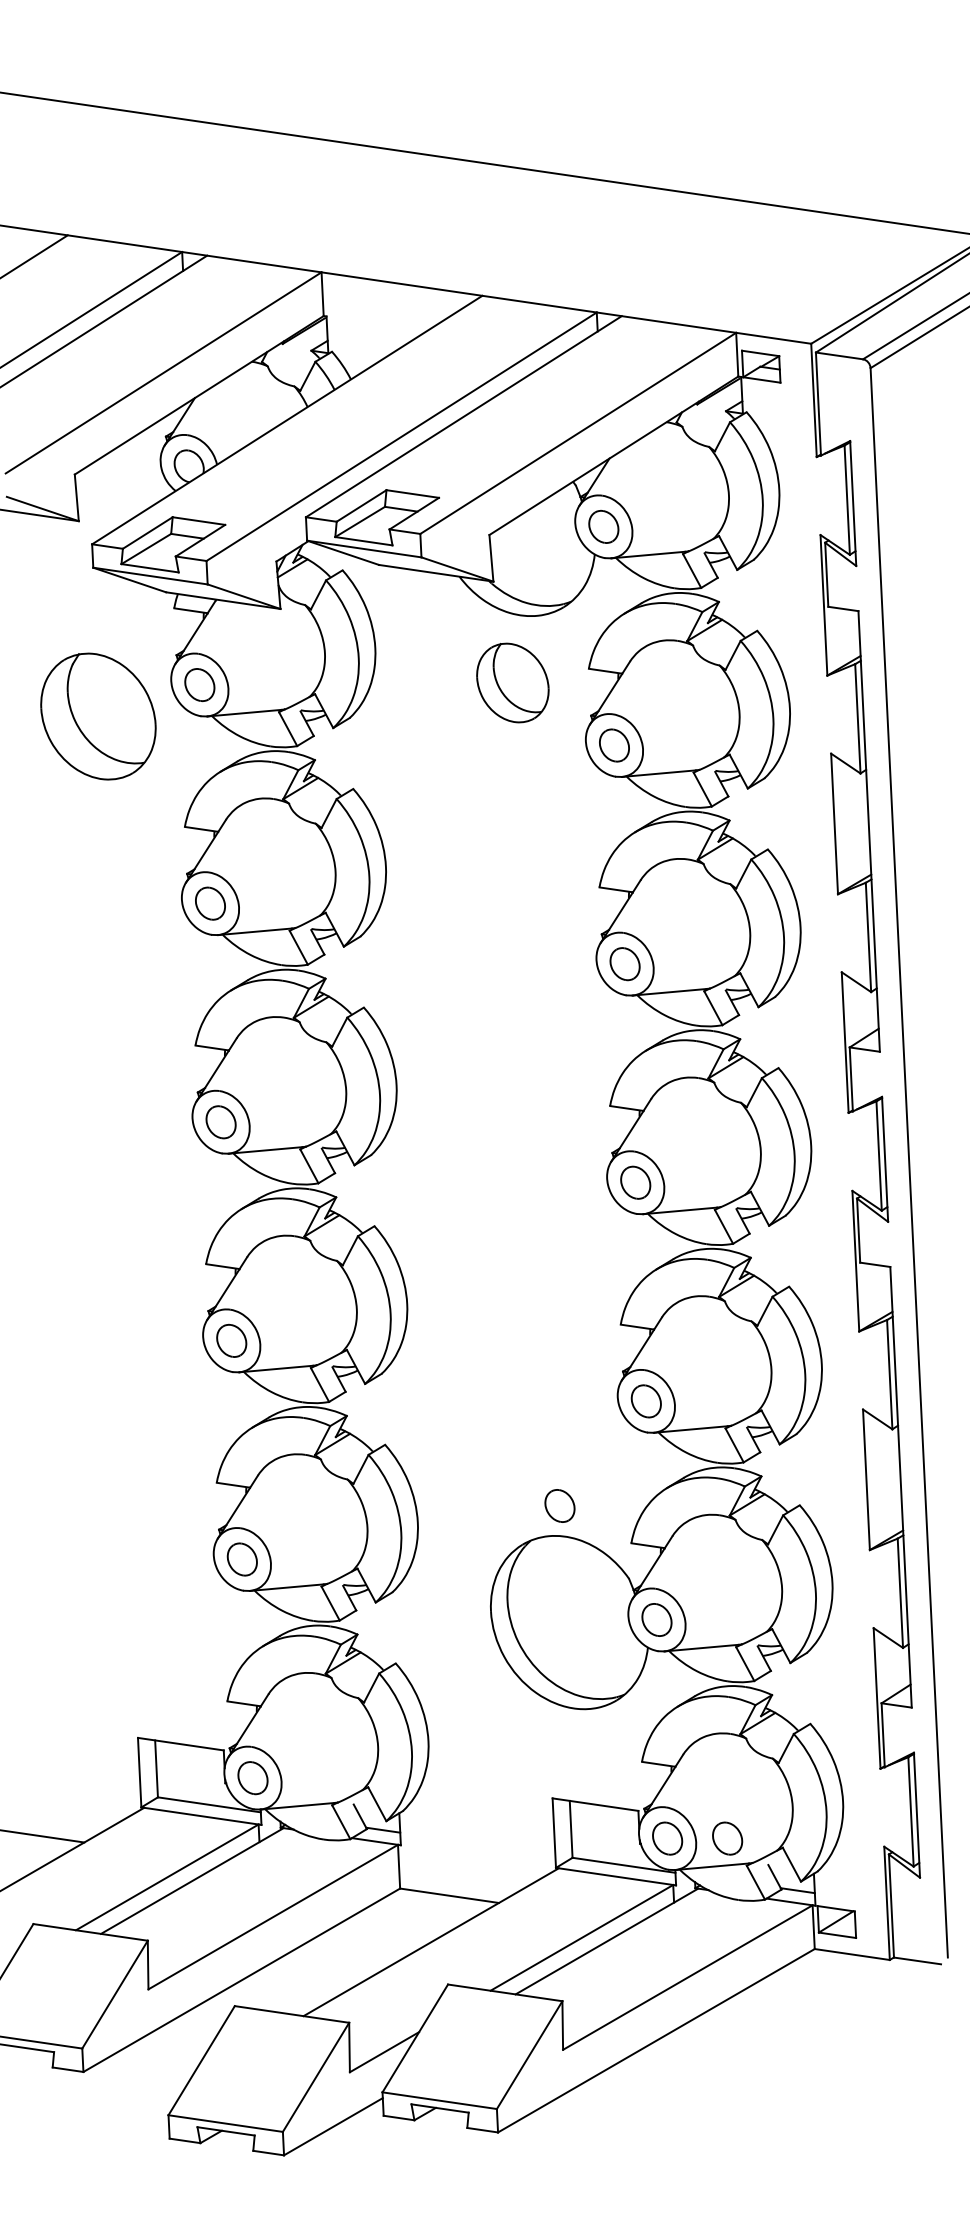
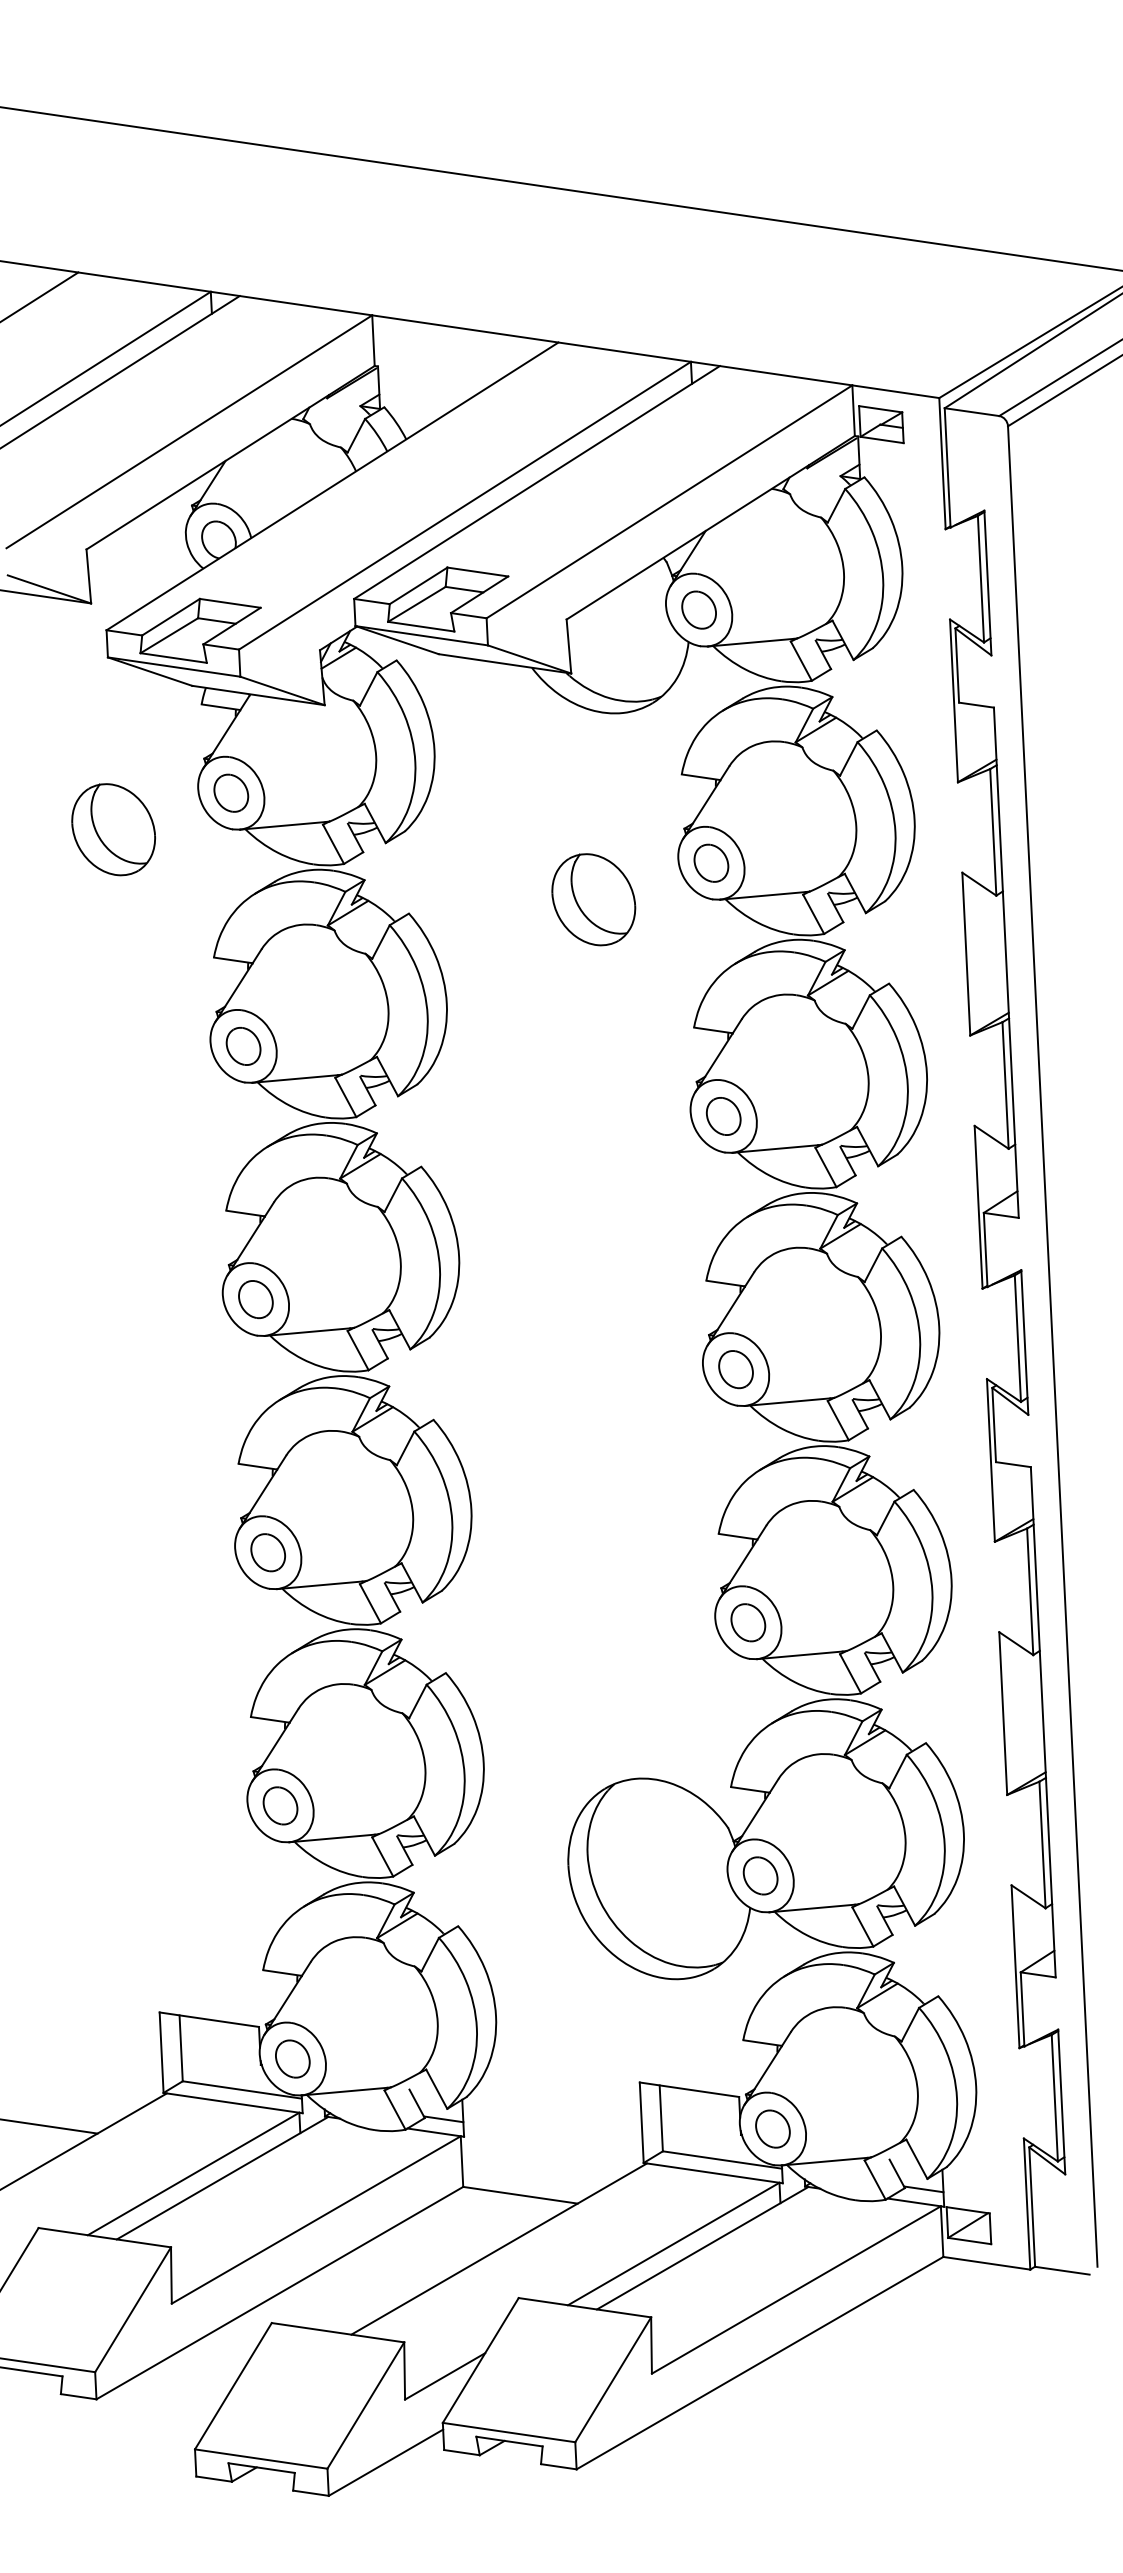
part: (512, 682) -> (593, 899), moved
part: (97, 716) -> (112, 829), size x0.62
part: (559, 1505) -> (647, 1743), removed
part: (727, 1838) -> (842, 2128), removed

